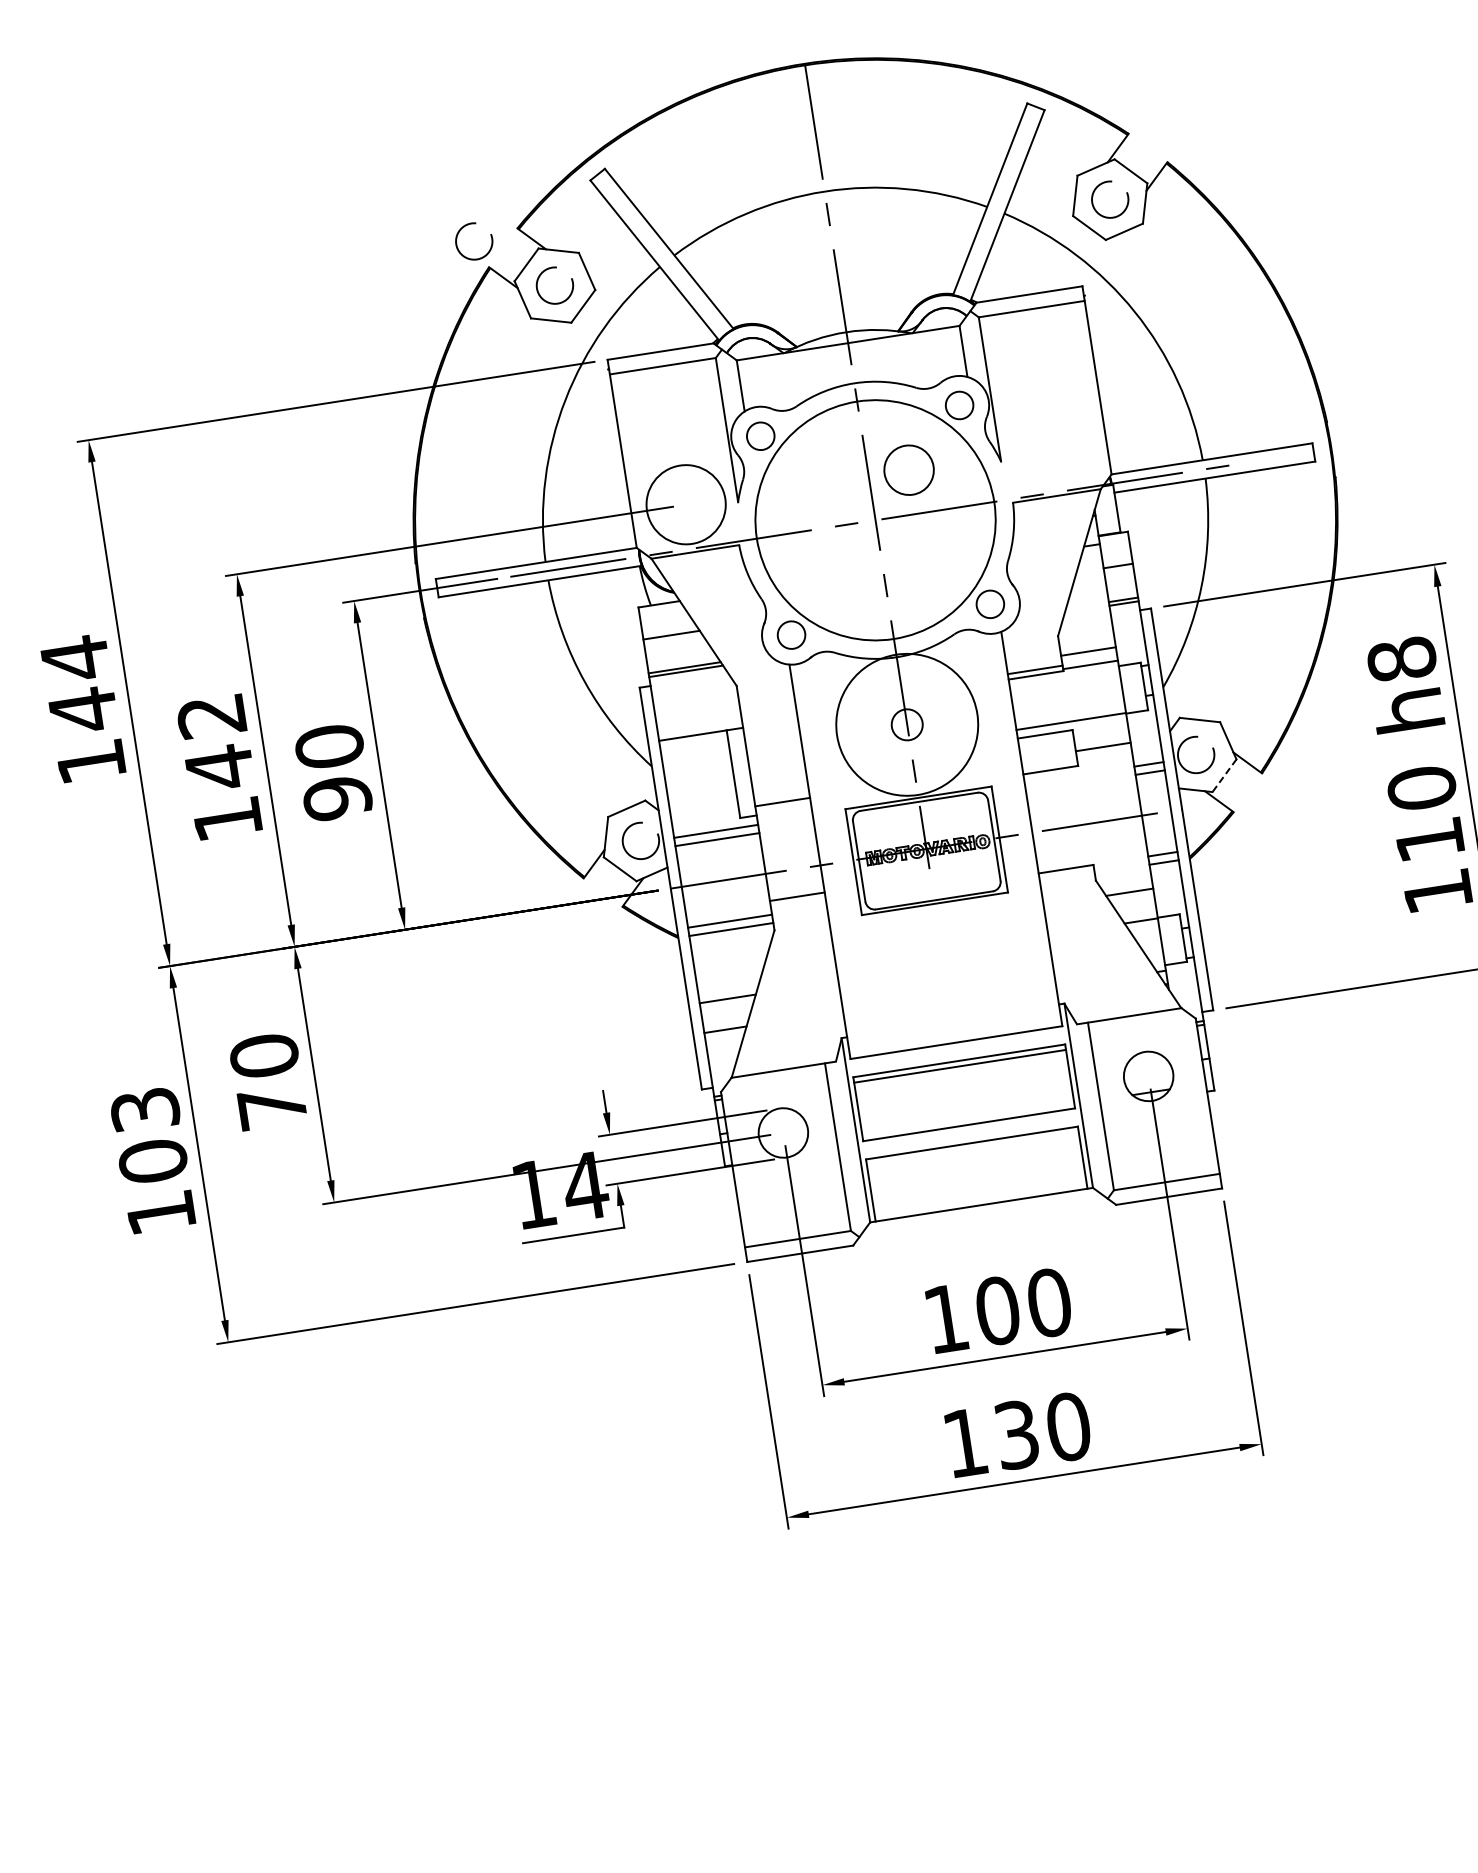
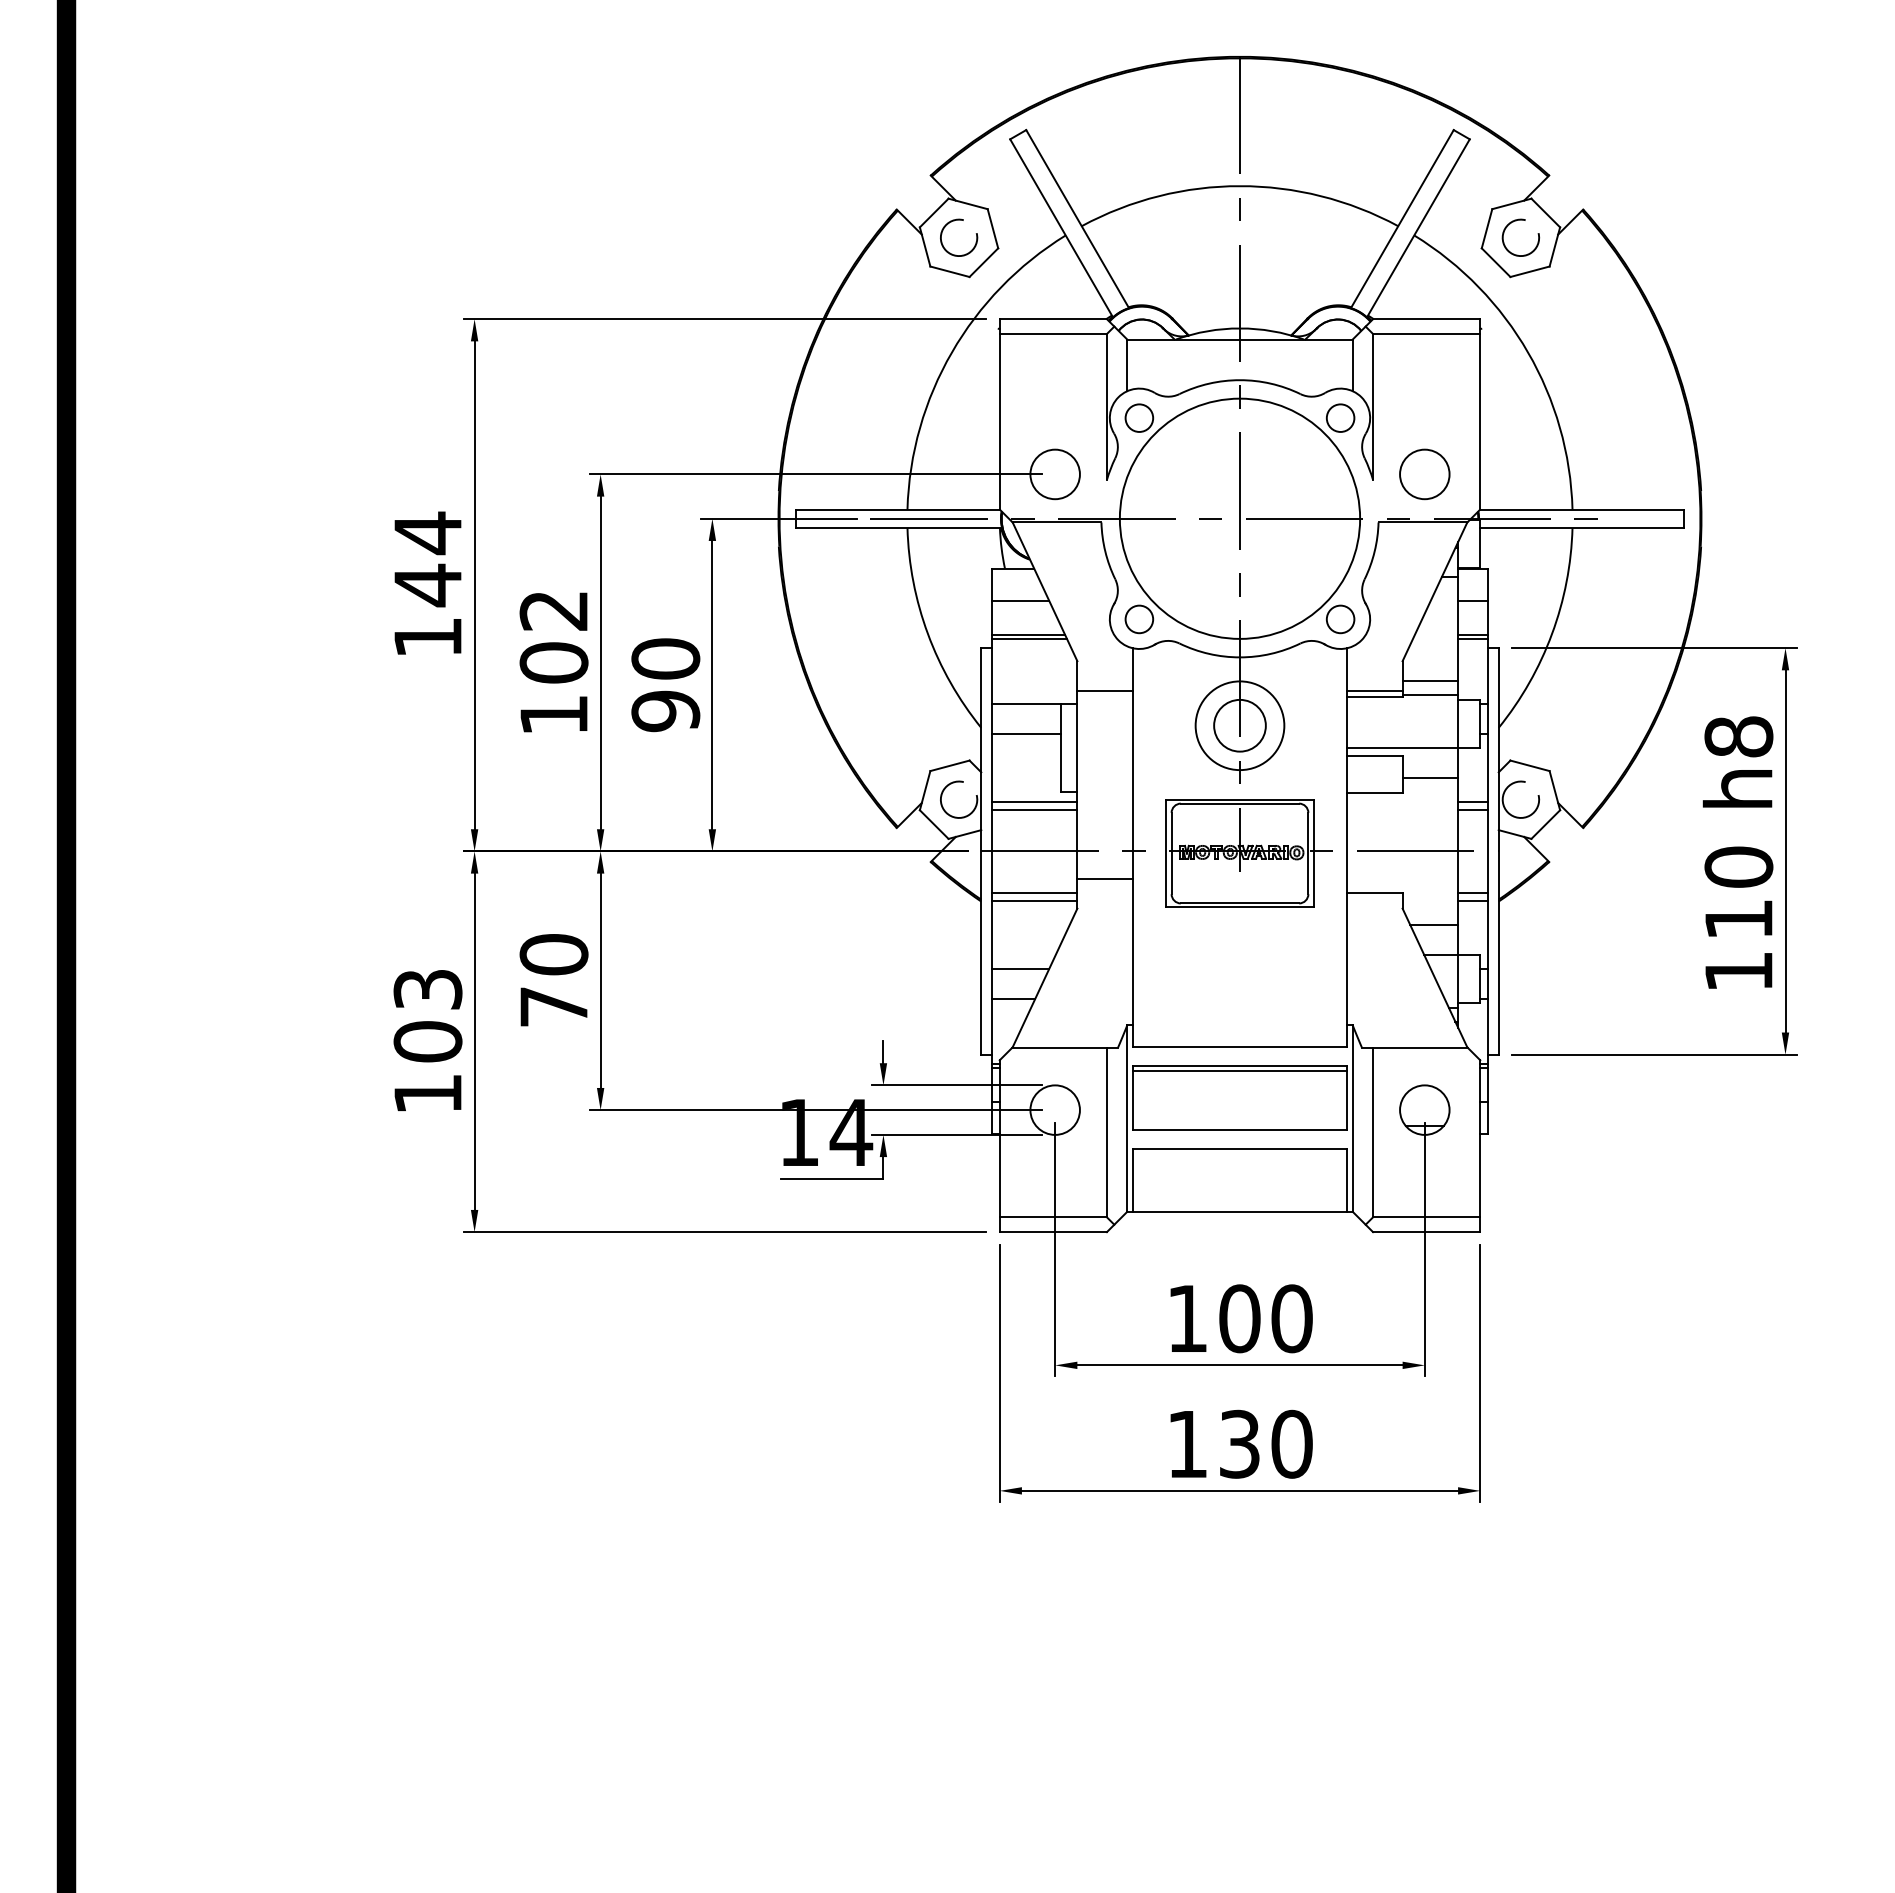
arc: (489, 234) -> (902, 177), removed
circle: (908, 470) -> (1424, 474), moved
circle: (685, 504) -> (1054, 474), size x0.62
circle: (906, 724) -> (1239, 725), size x0.62
circle: (906, 724) -> (1239, 725), size x1.67
line: (697, 765) -> (1026, 733), added
text: (219, 767) -> (553, 662), 142 -> 102
line: (1224, 775) -> (1545, 824), dashed -> solid
line: (782, 802) -> (1104, 691), moved

